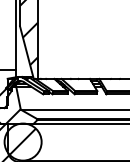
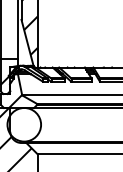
hatch: (22, 141) -> (23, 124), removed

